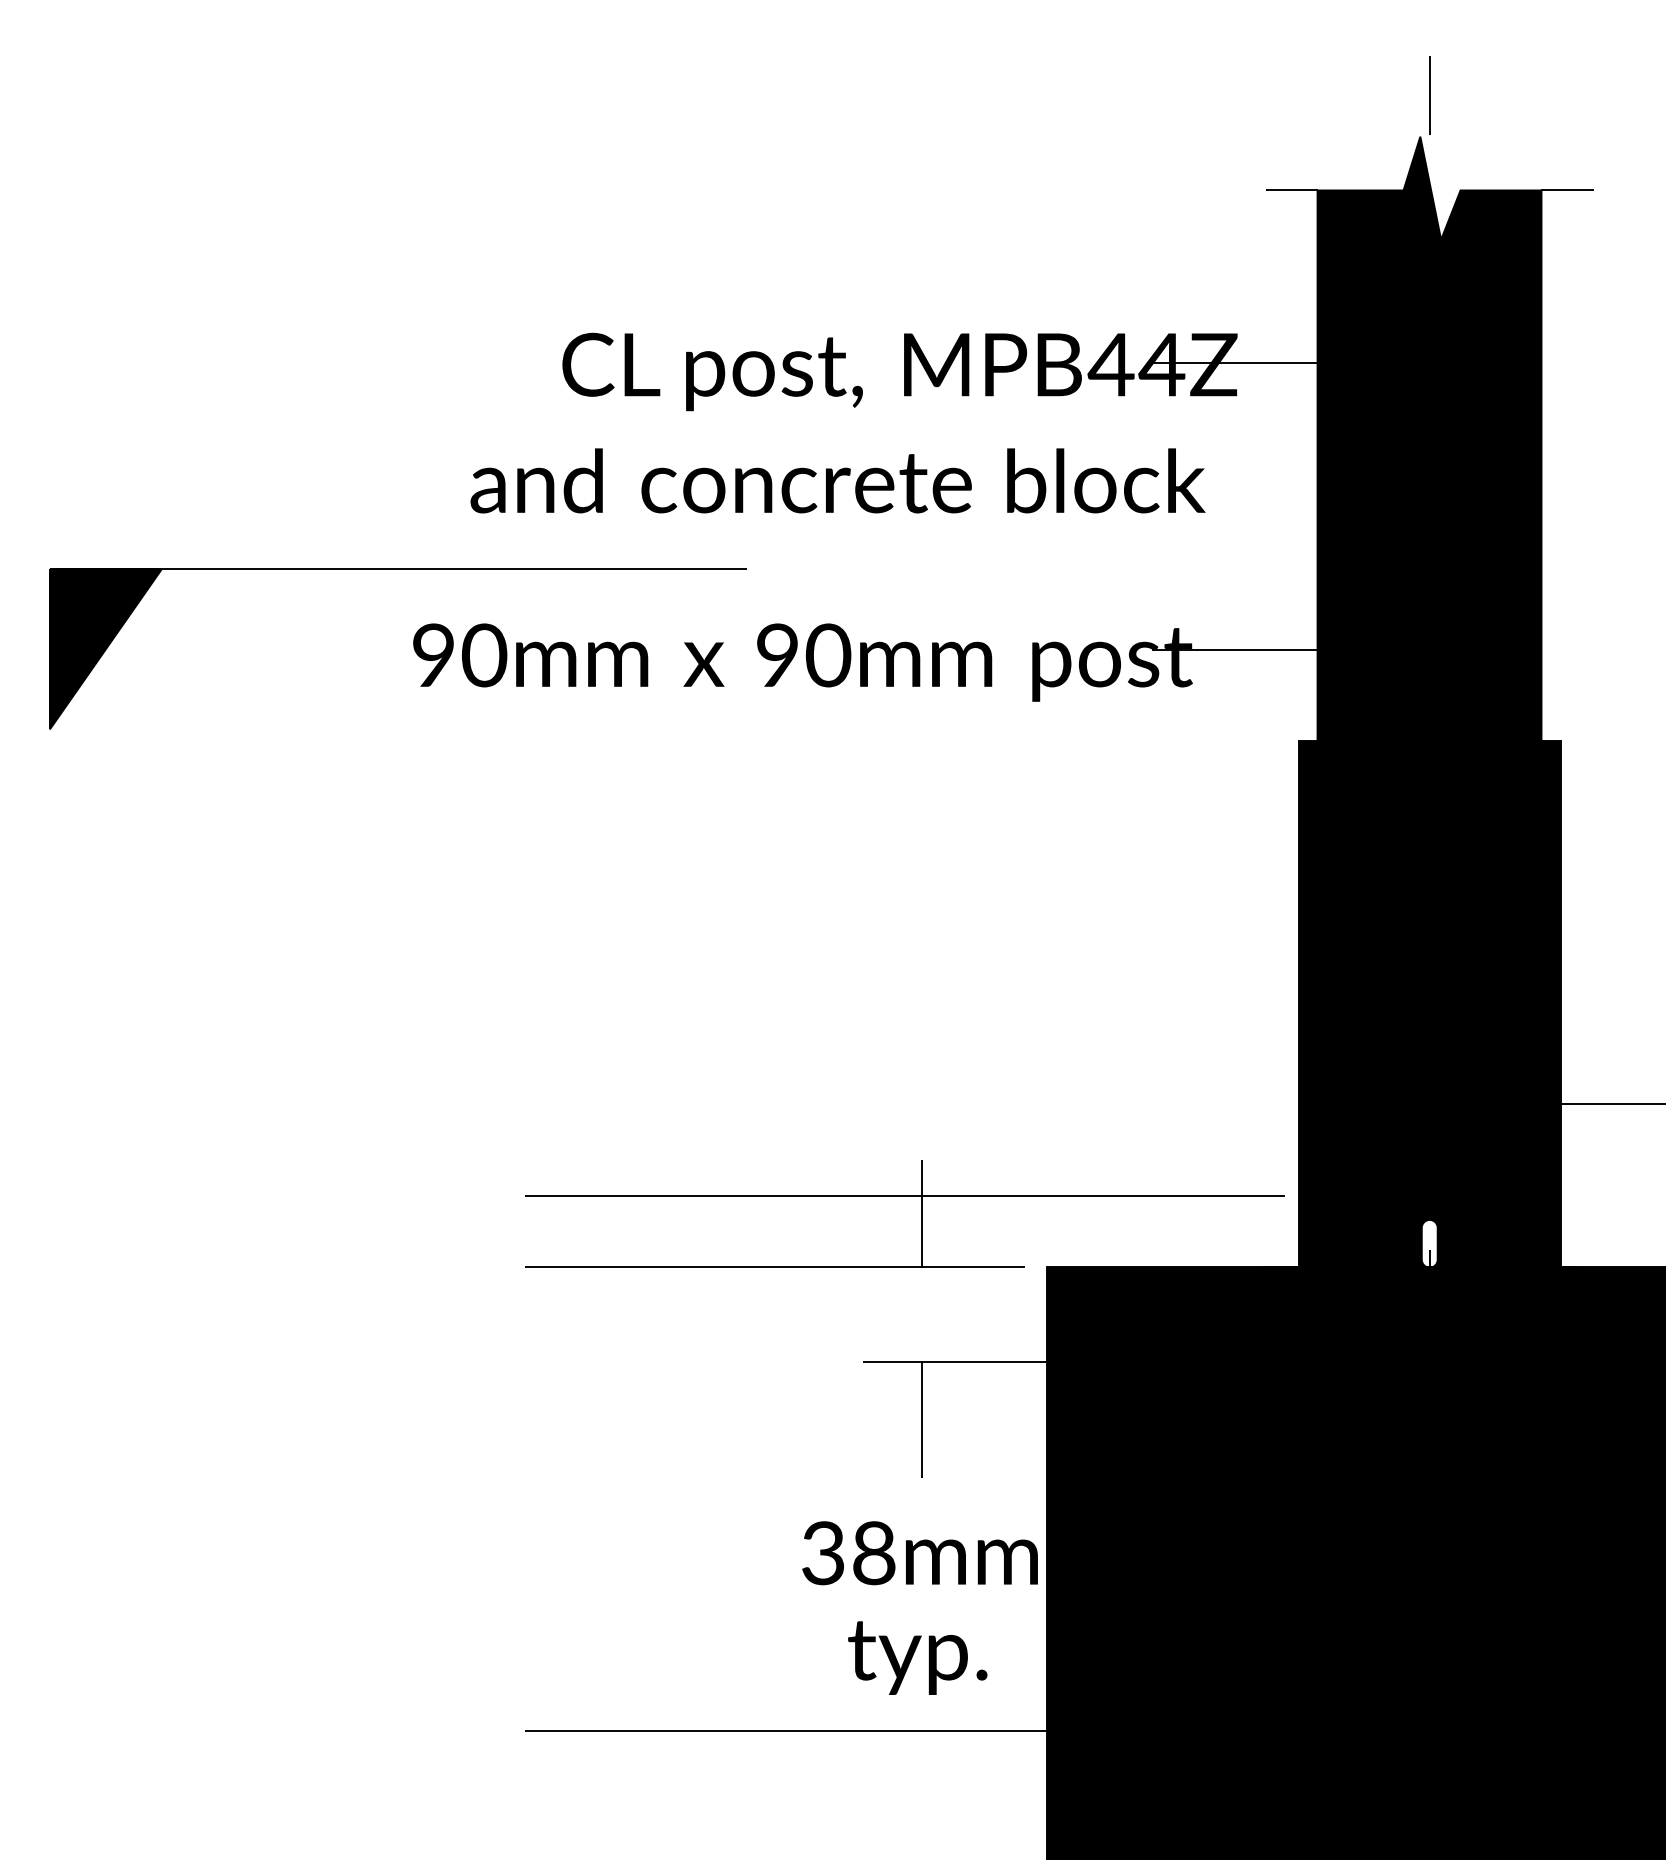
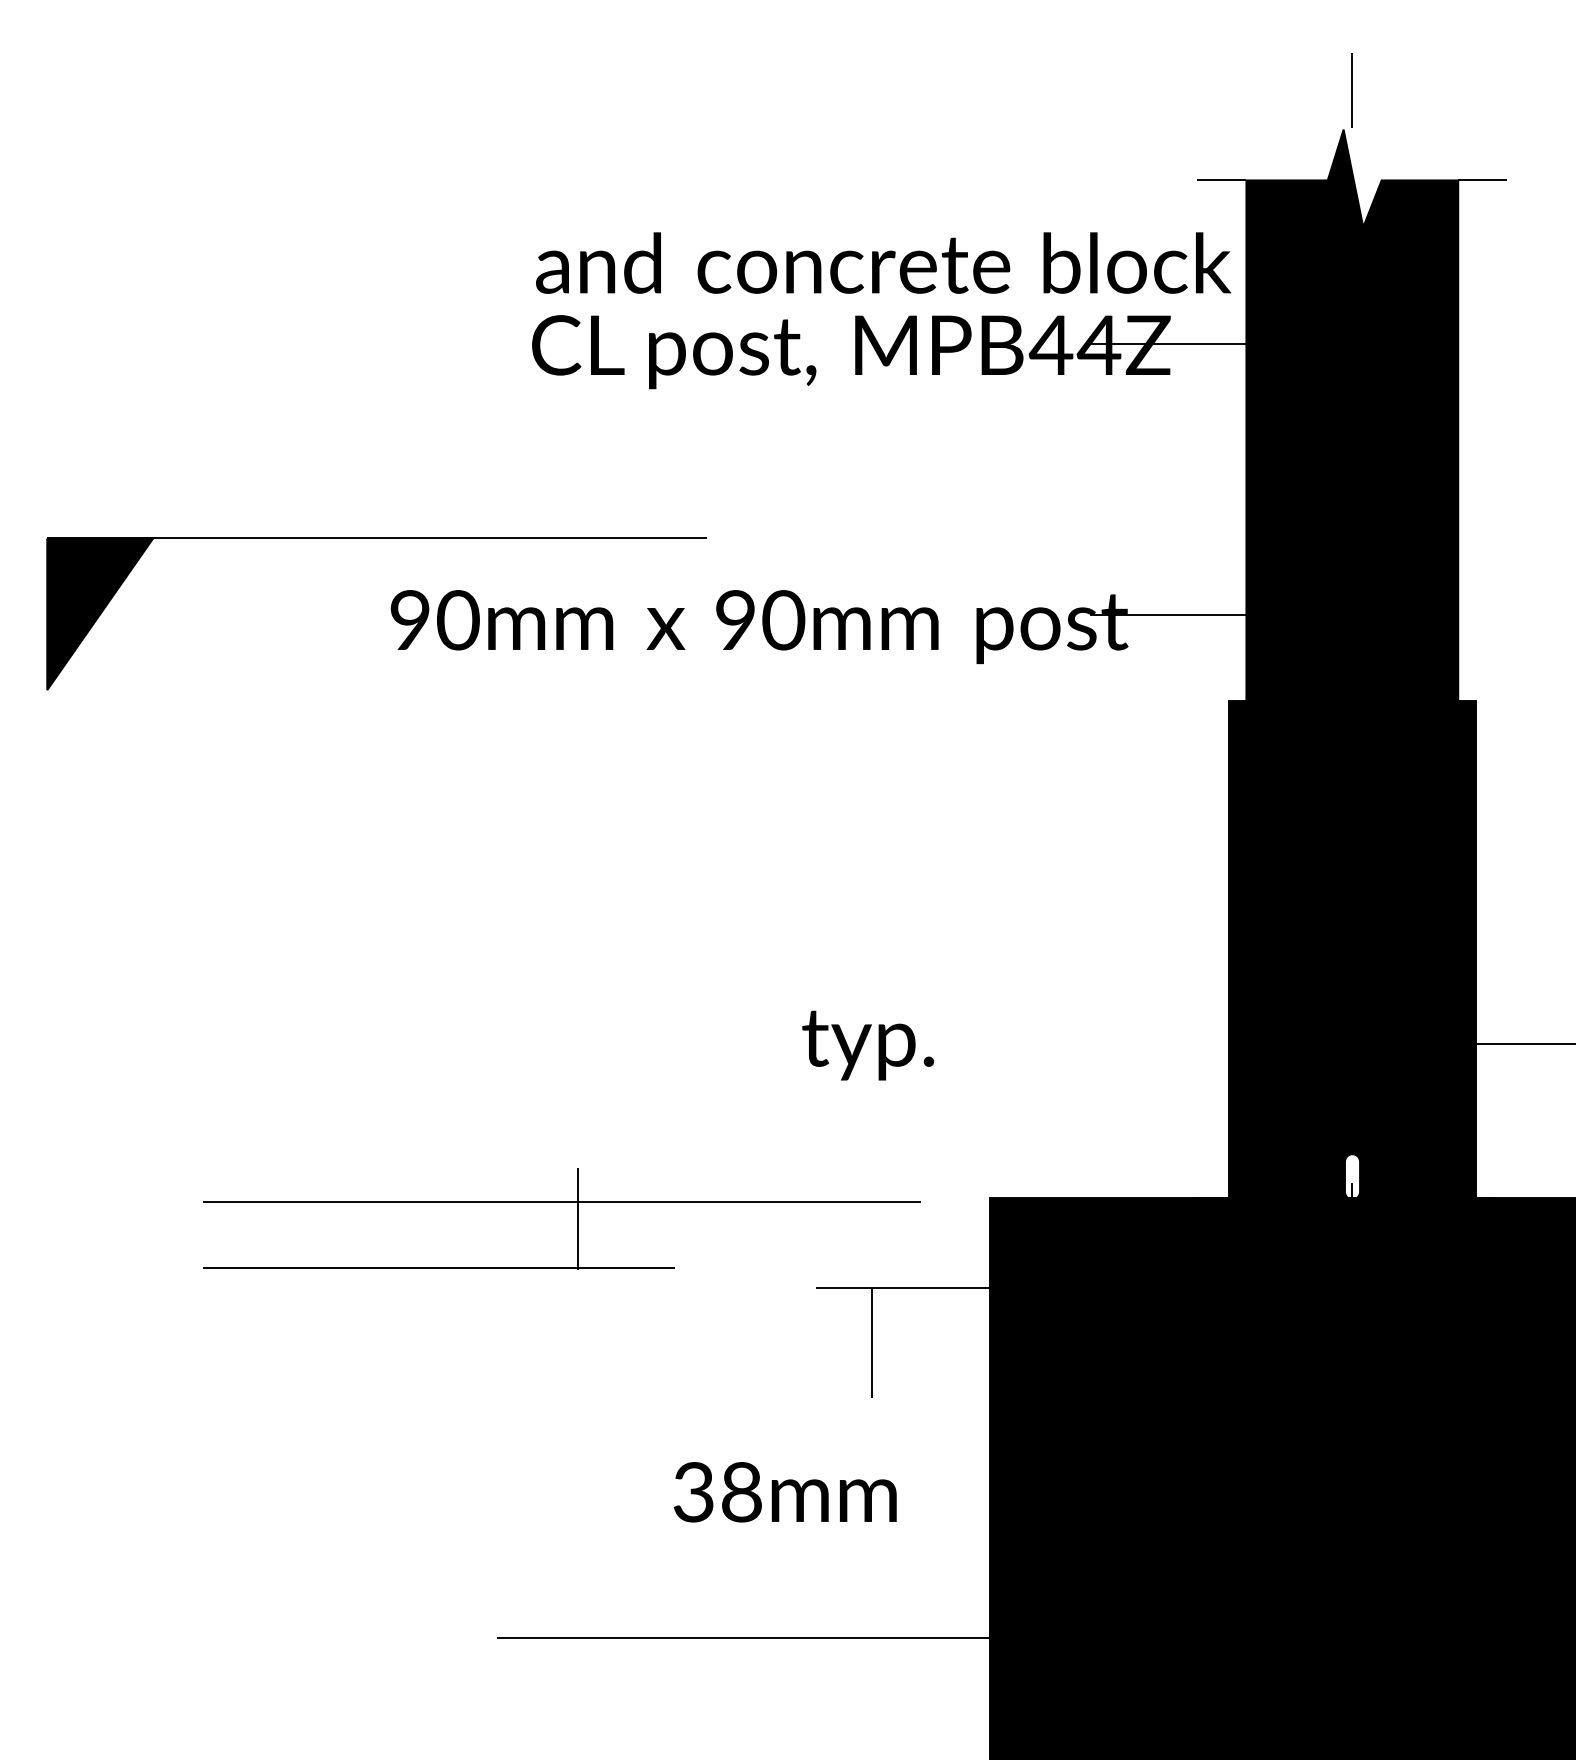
text: (837, 480) -> (883, 262), moved
part: (904, 1196) -> (561, 1202), moved
text: (919, 1553) -> (784, 1492), moved
text: (917, 1657) -> (867, 1045), moved

